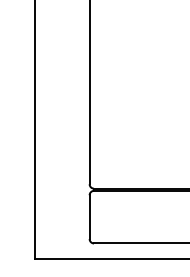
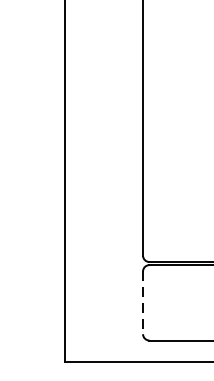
line: (89, 217) -> (142, 303), solid -> dashed

